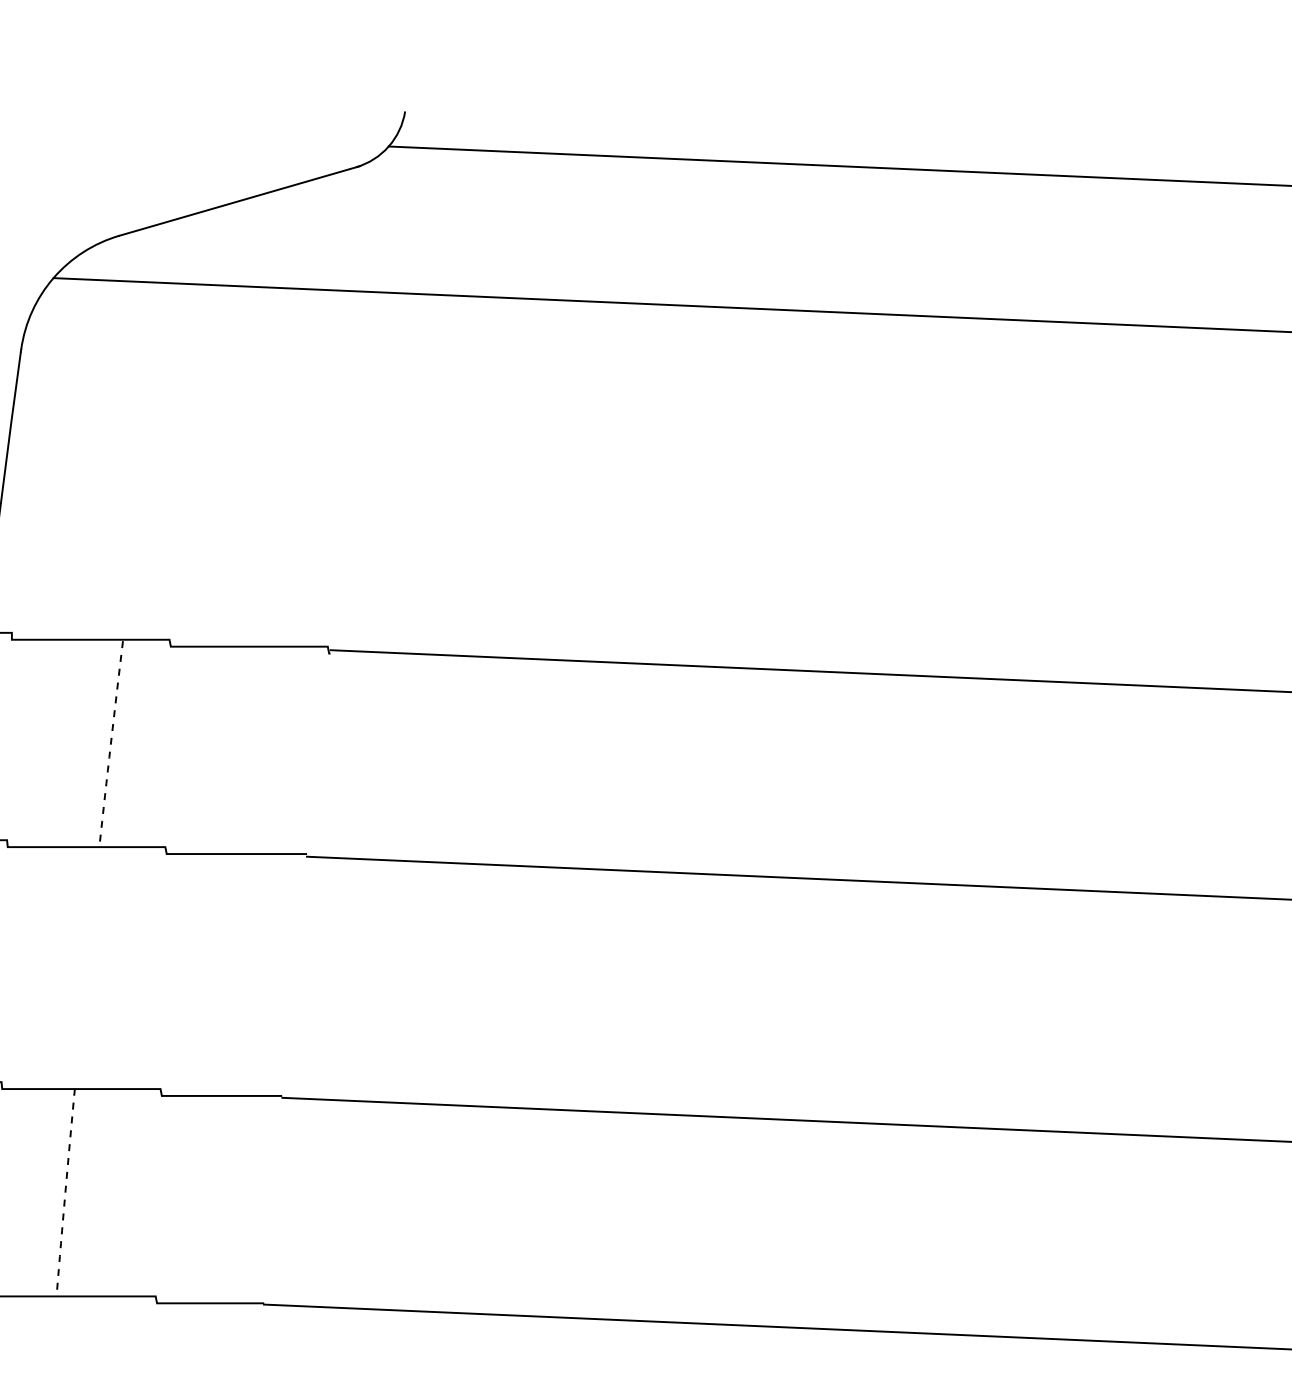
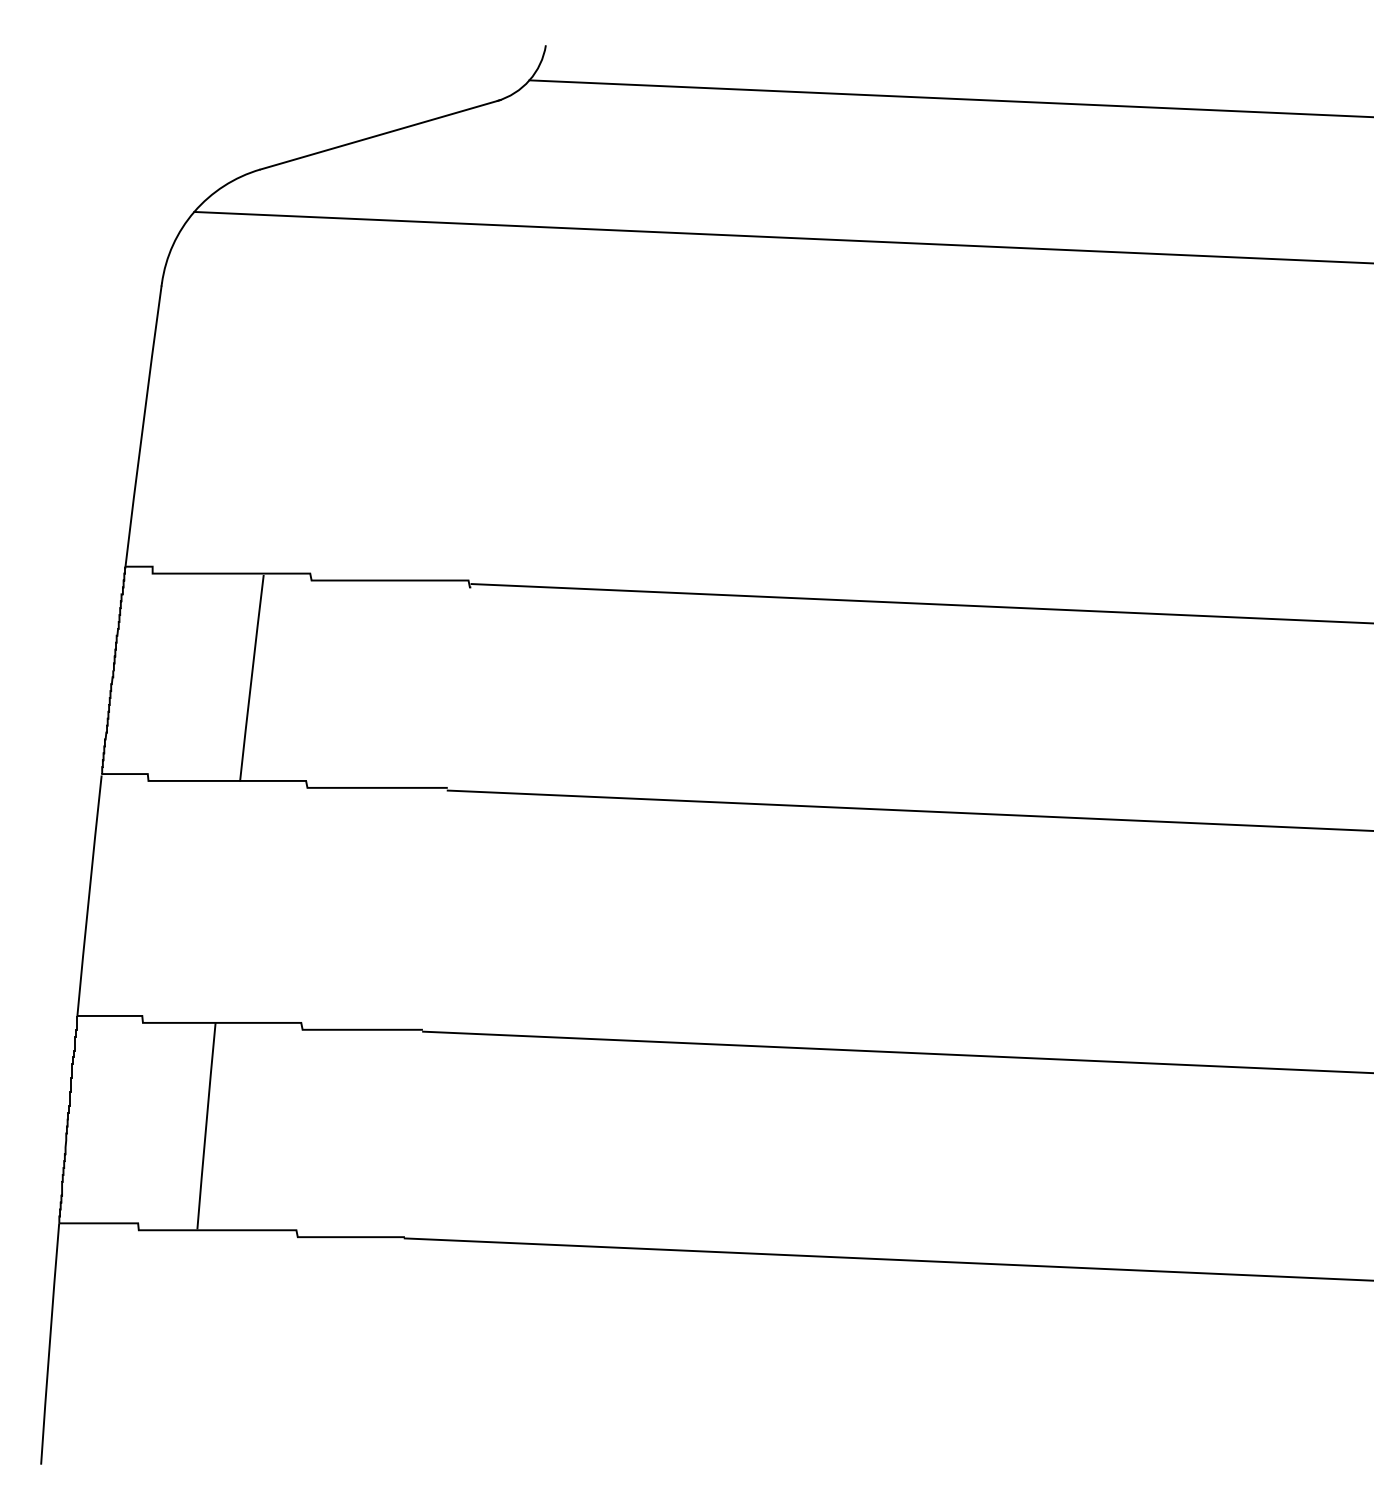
arc: (110, 744) -> (251, 678), dashed -> solid
arc: (65, 1191) -> (206, 1125), dashed -> solid

